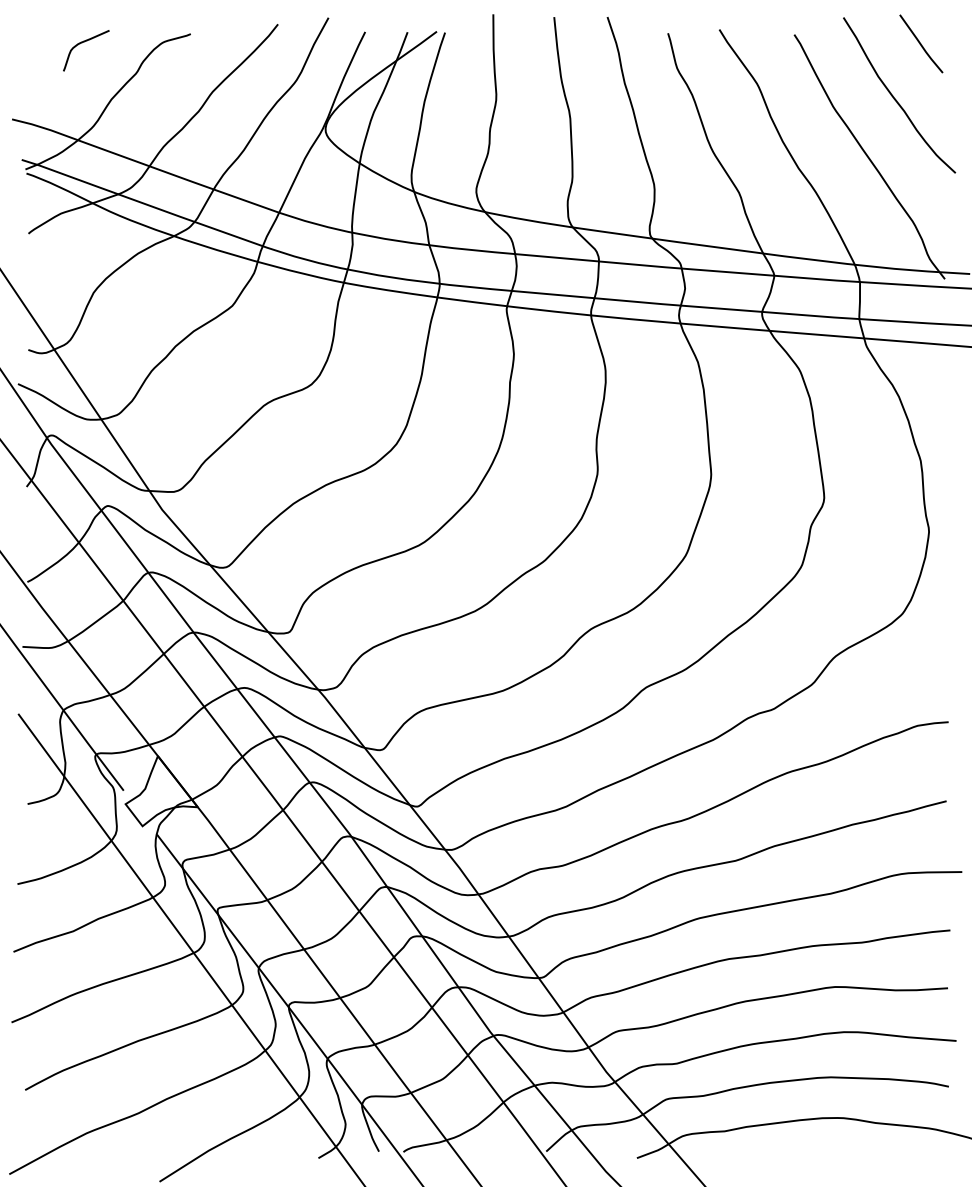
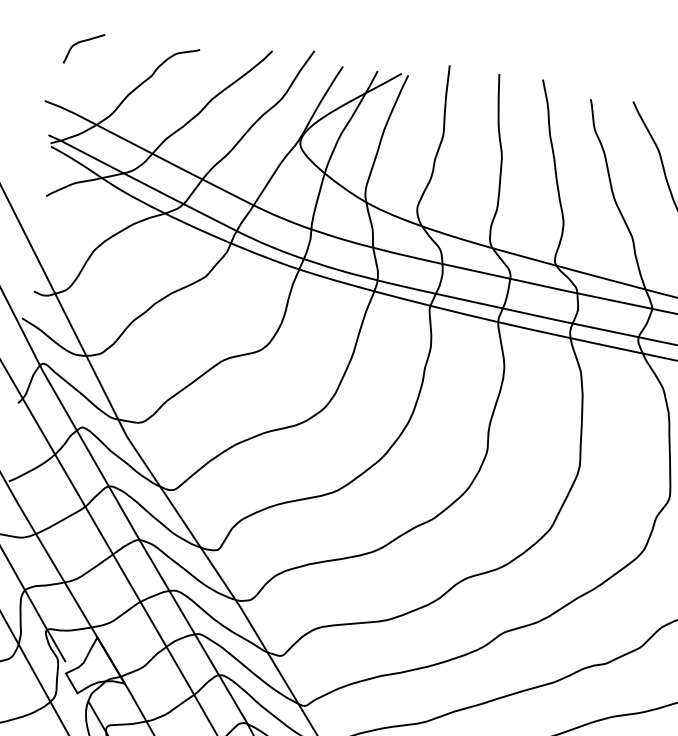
curve: (82, 43) -> (81, 42), moved

